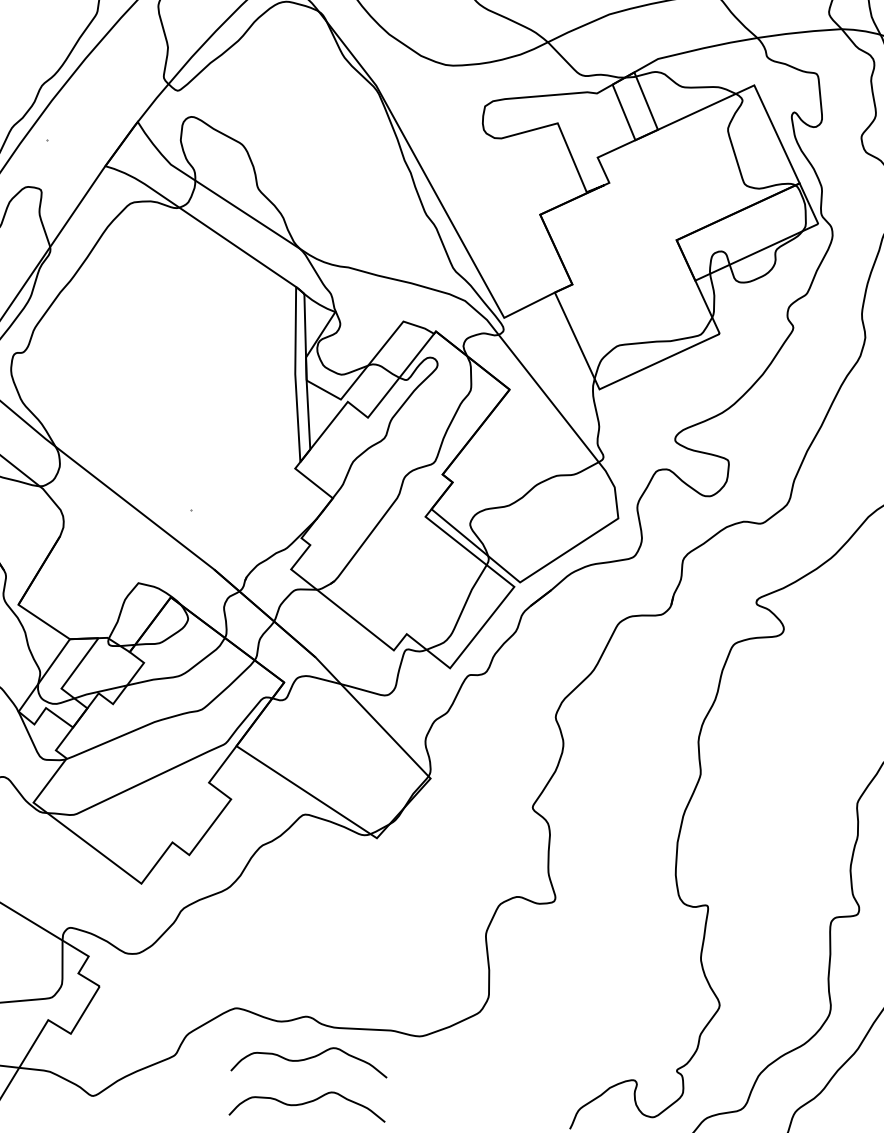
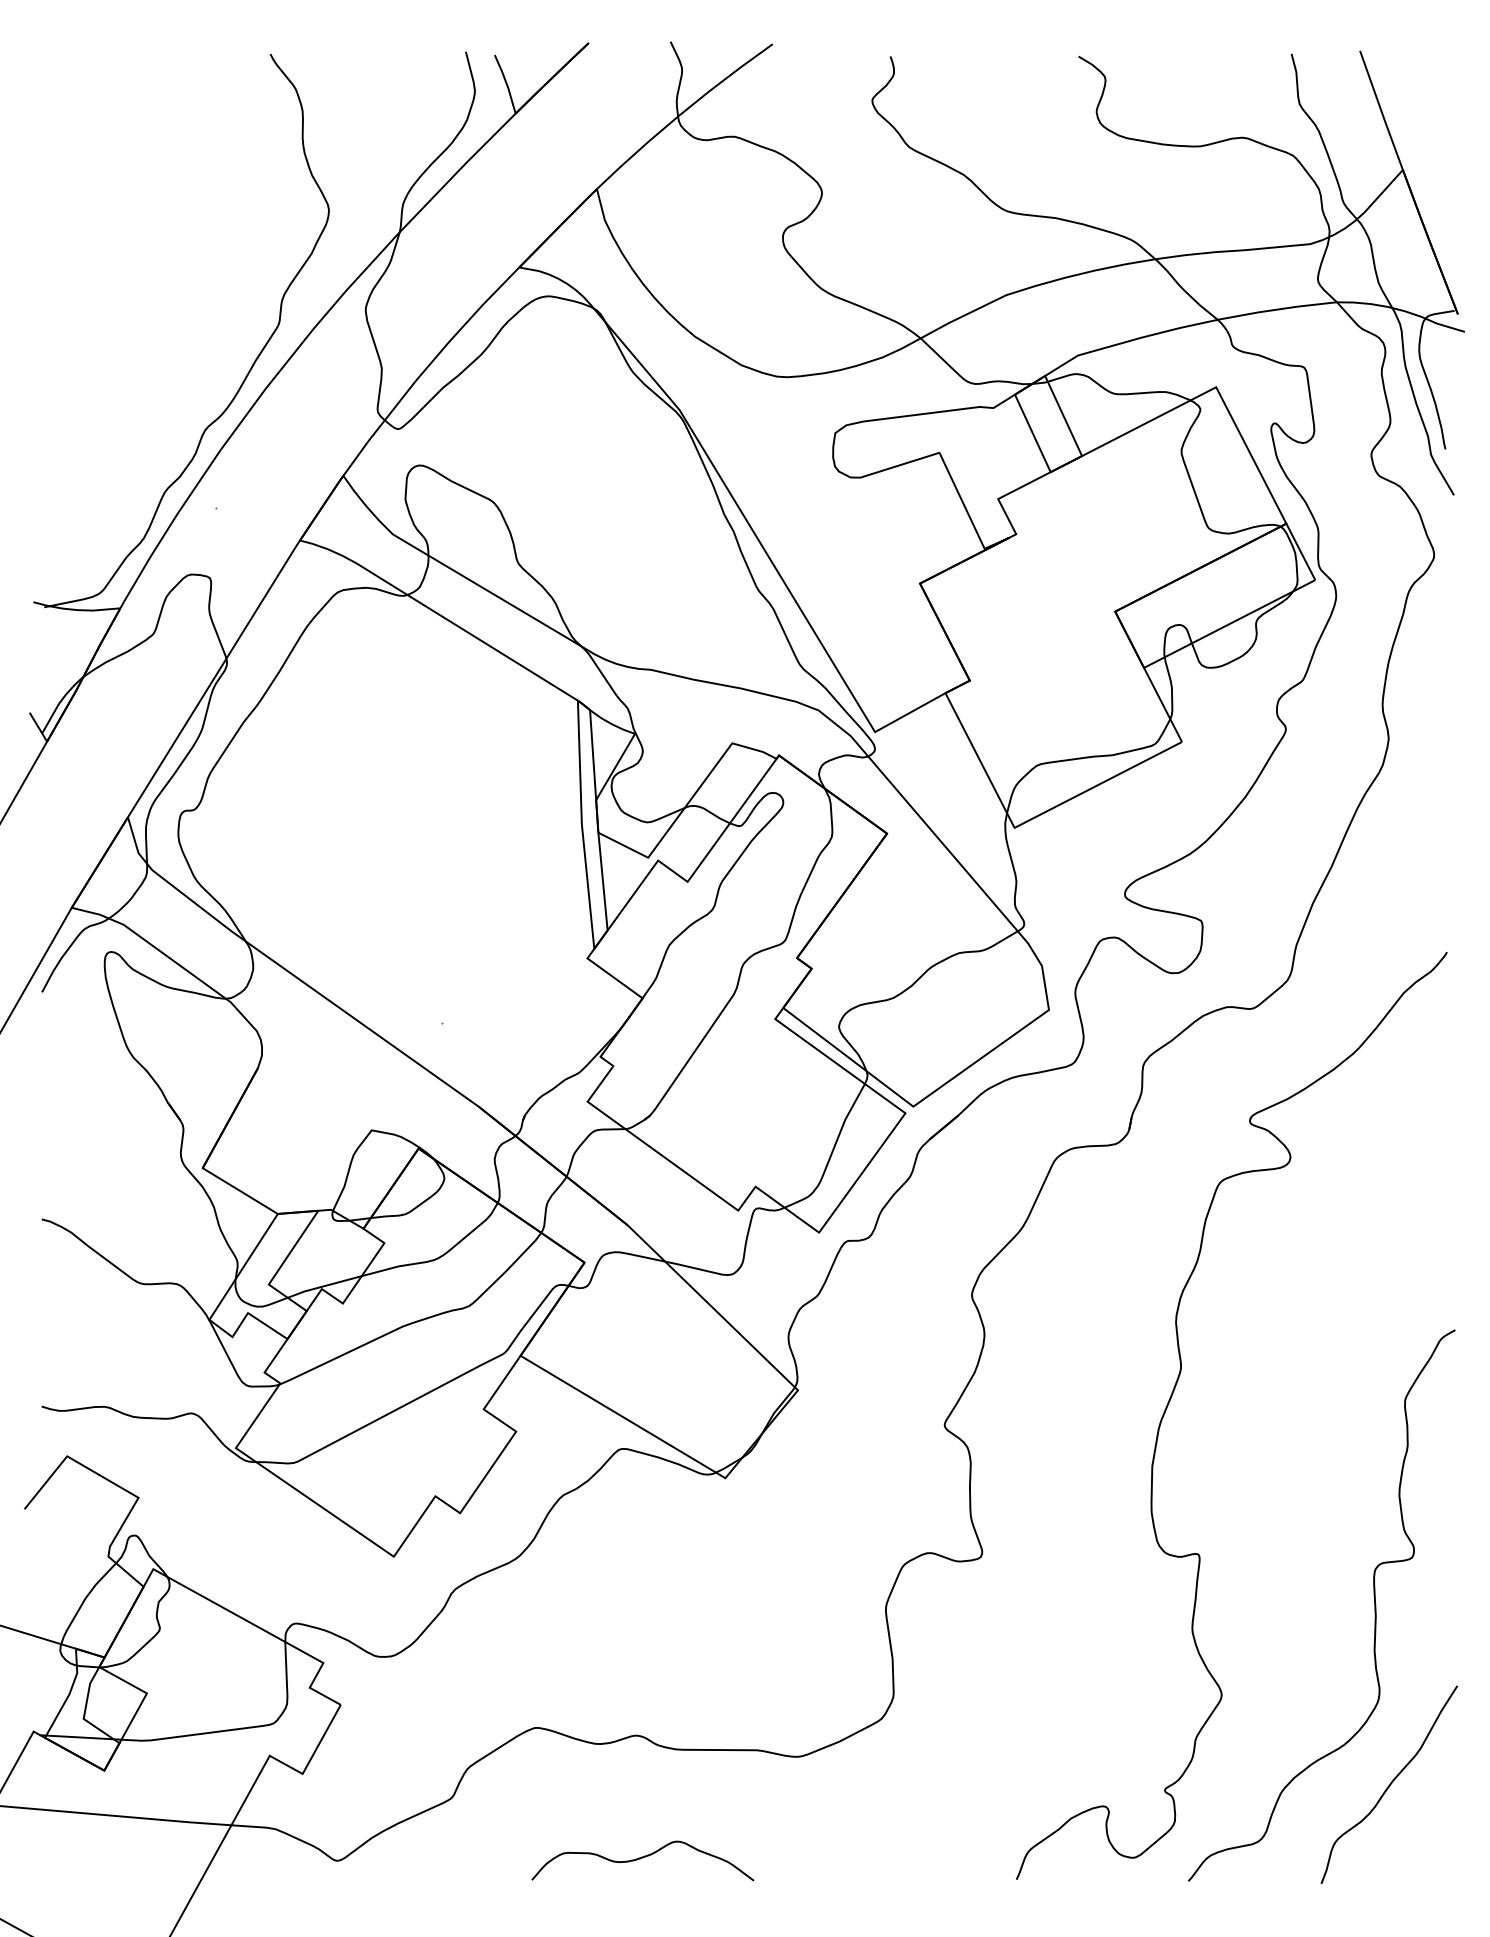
curve: (309, 1059) -> (642, 1795), removed

